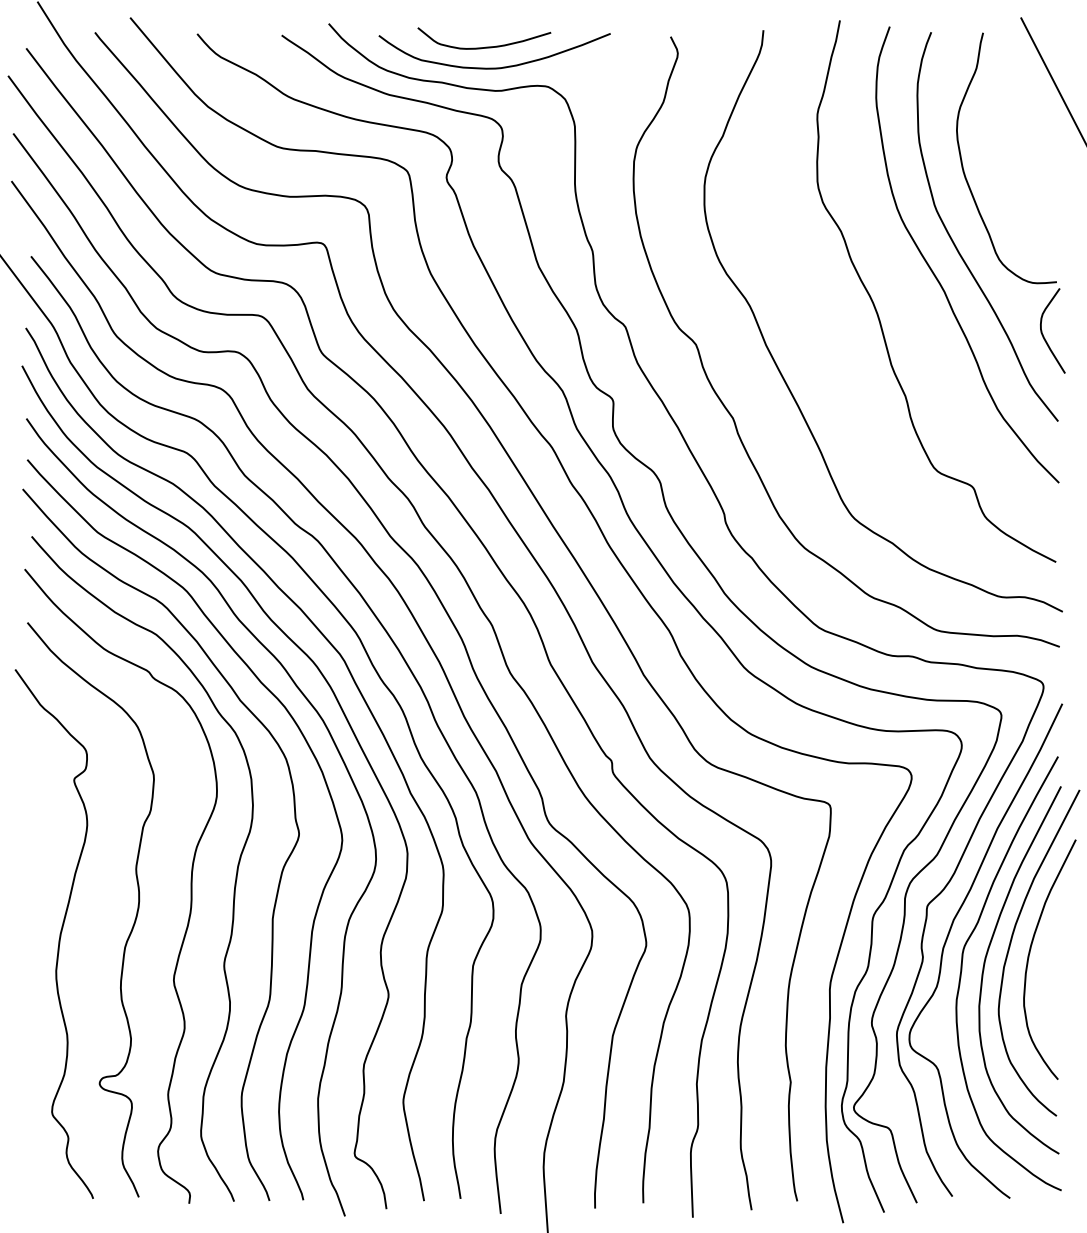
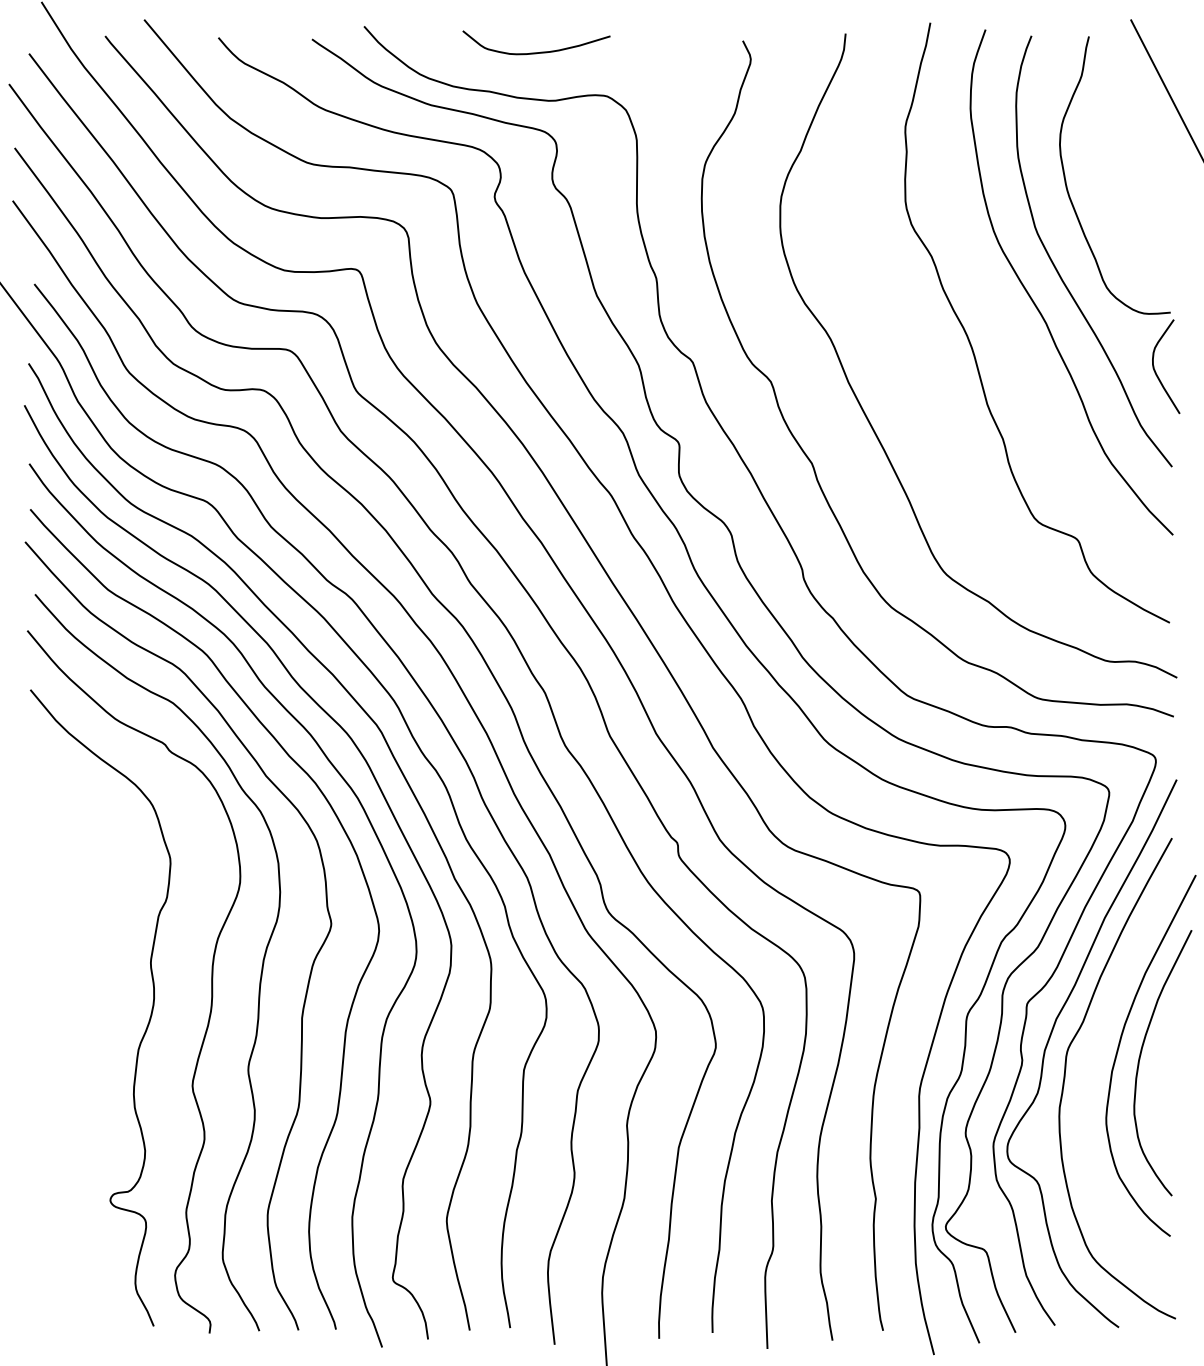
curve: (498, 67) -> (552, 74), removed
curve: (59, 936) -> (65, 1037), removed
curve: (985, 964) -> (1091, 1068), removed

